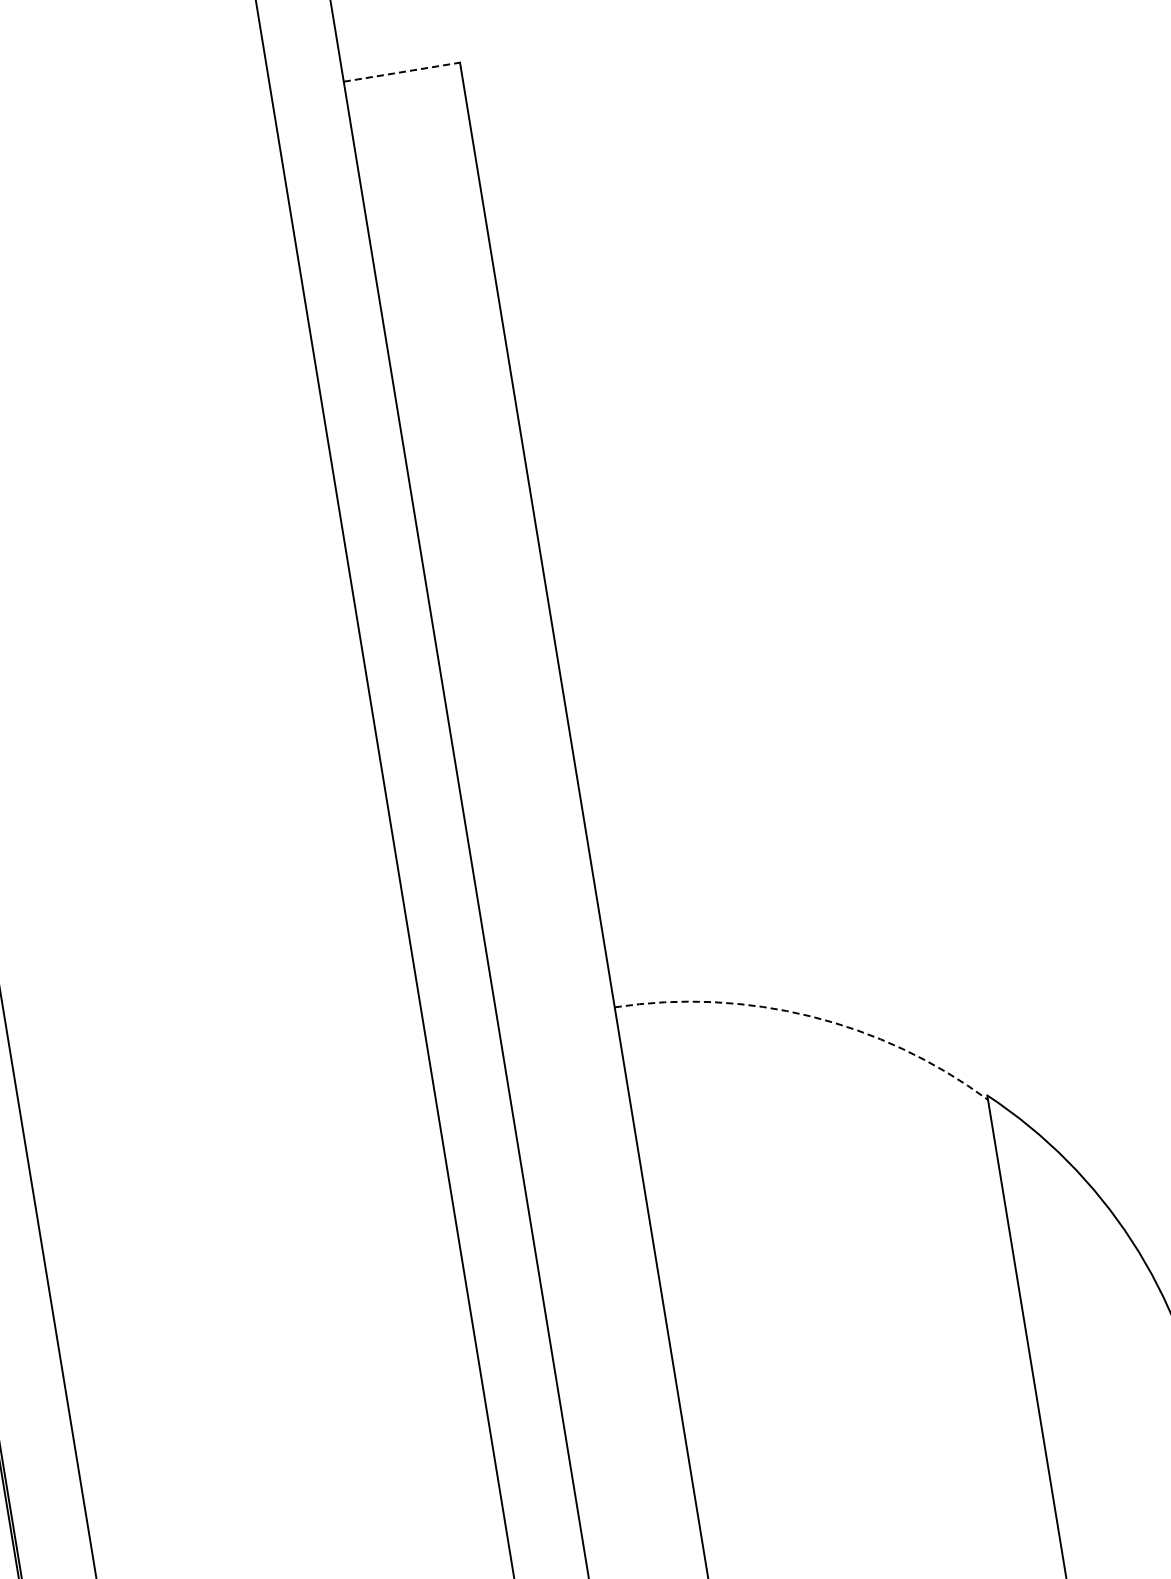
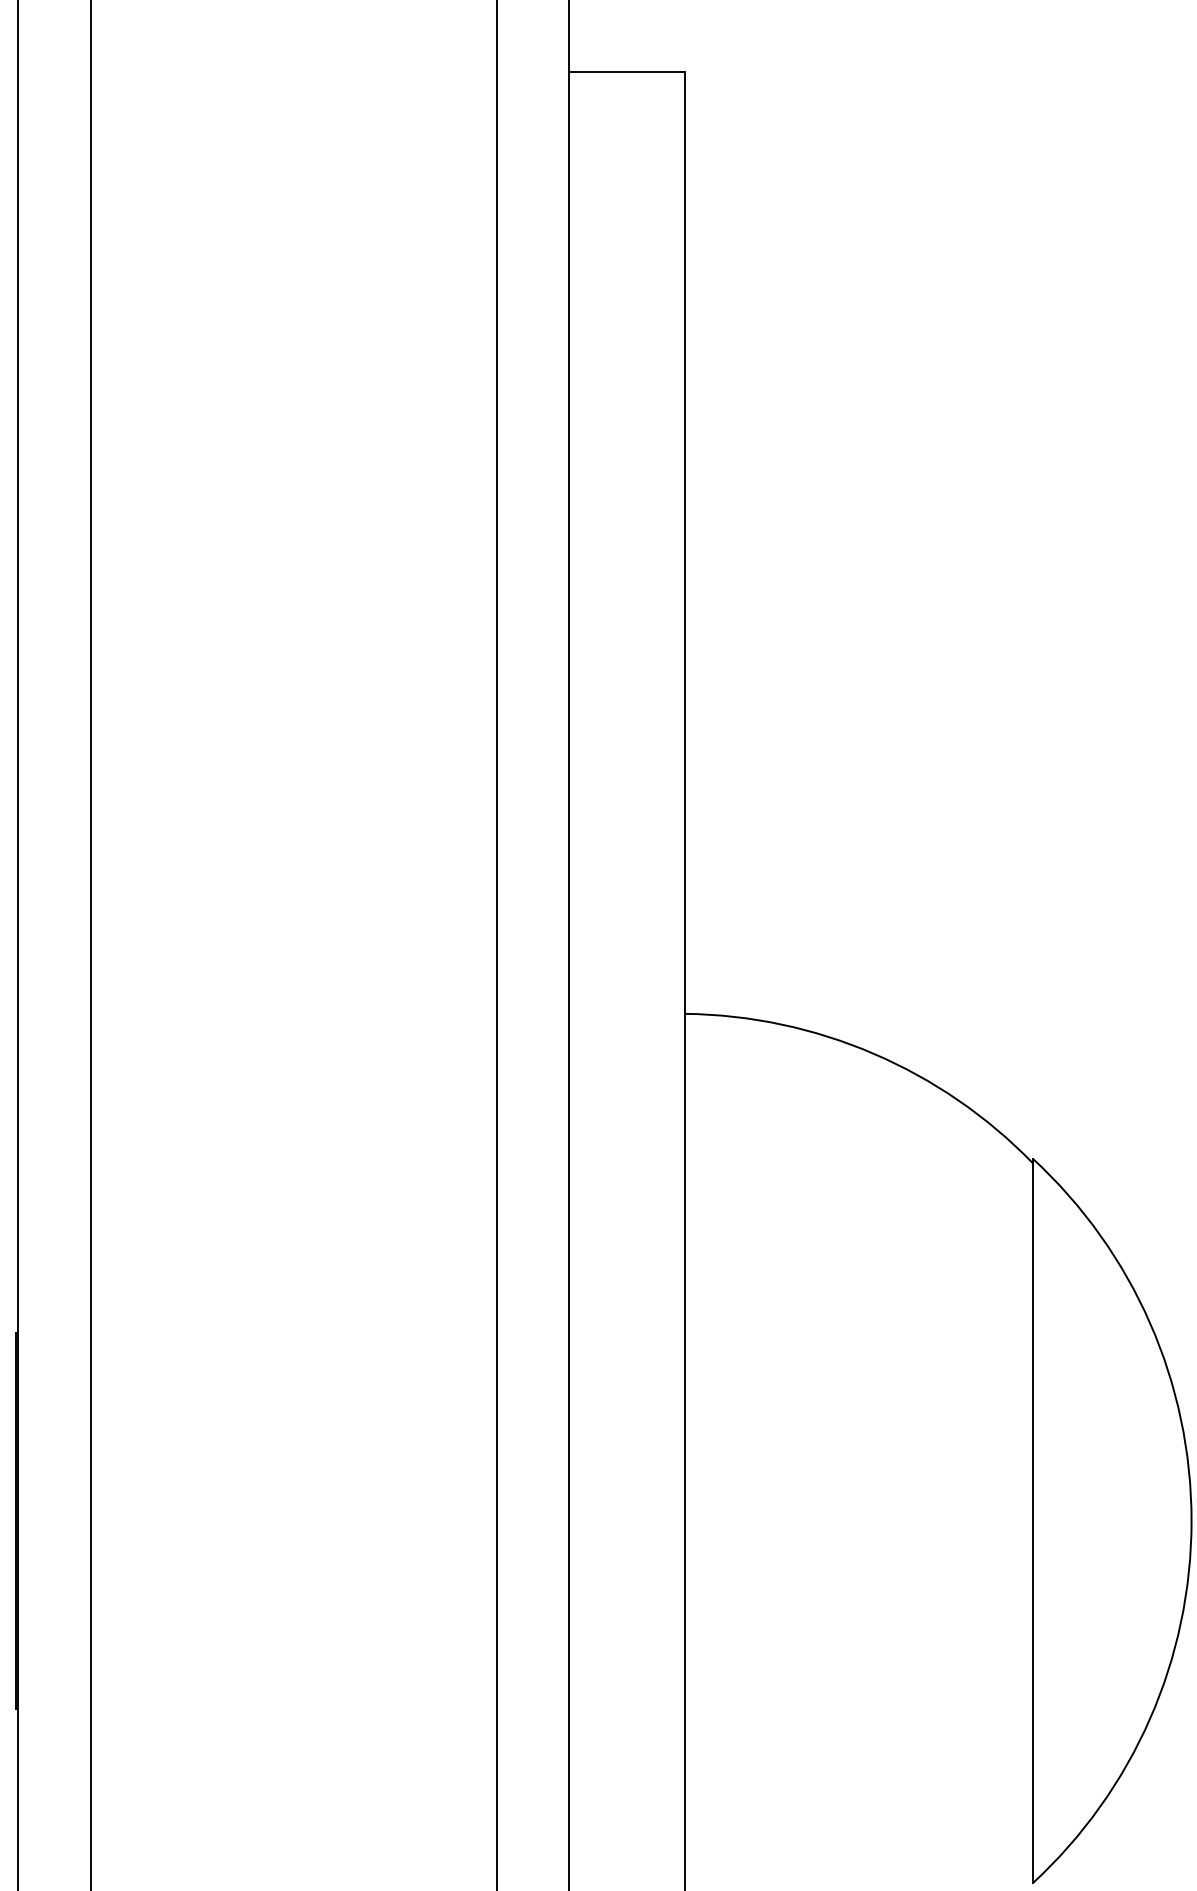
line: (402, 71) -> (627, 71), dashed -> solid
arc: (810, 1016) -> (873, 1053), dashed -> solid

